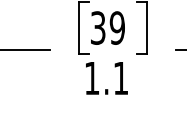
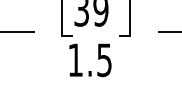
text: (120, 78) -> (104, 60), 1.1 -> 1.5

